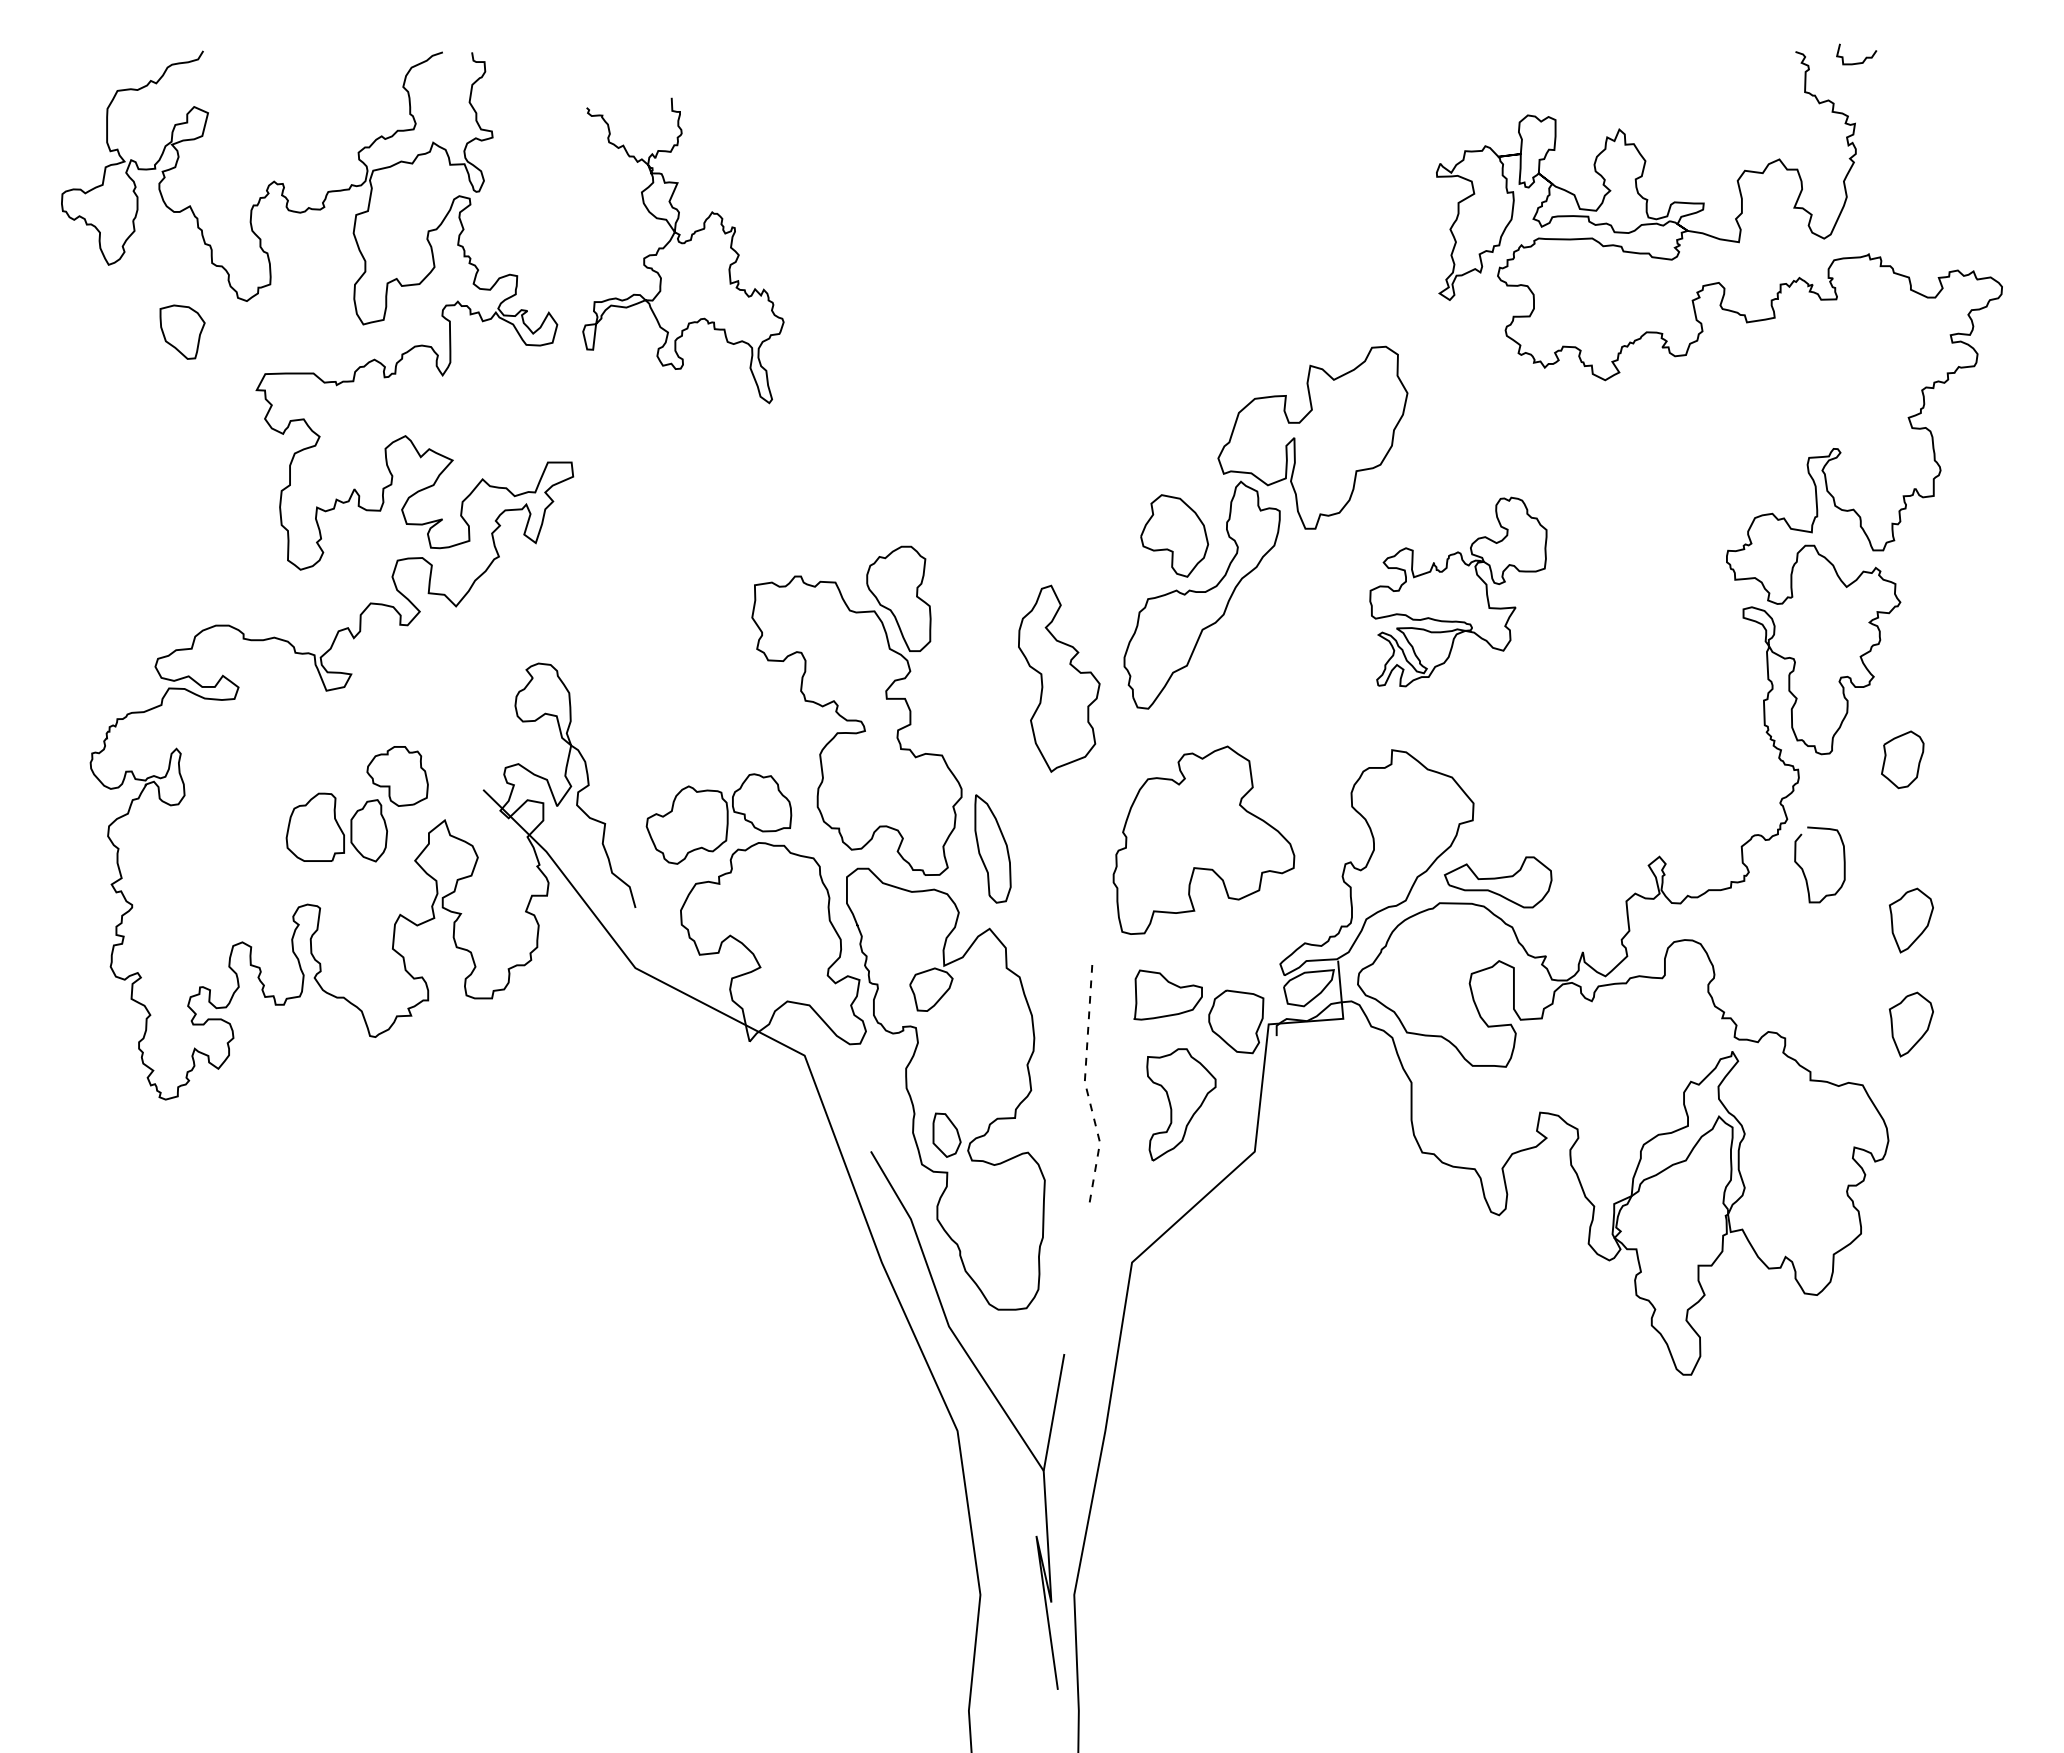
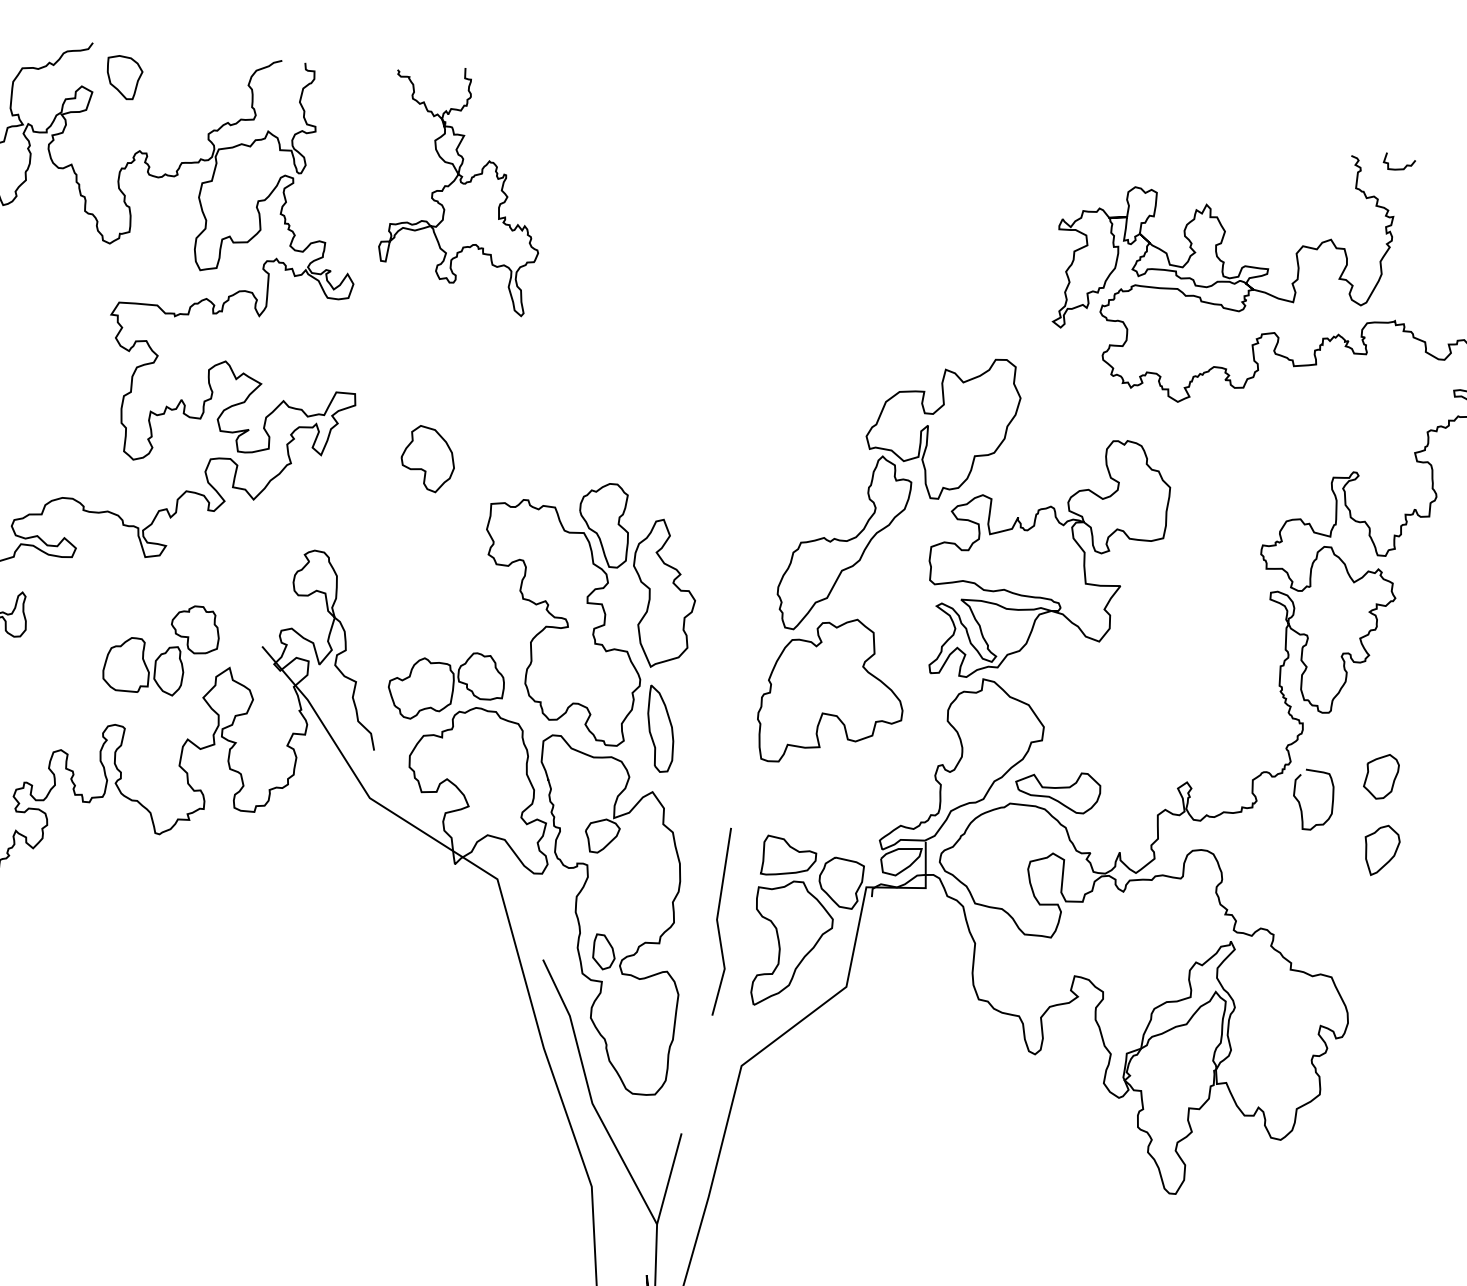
curve: (683, 244) -> (464, 184), moved
part: (182, 331) -> (124, 77), moved
part: (1174, 535) -> (428, 458), moved
part: (1458, 591) -> (1046, 558), size x1.67
part: (1059, 678) -> (663, 593), moved
part: (1902, 759) -> (1381, 776), moved
part: (1203, 839) -> (831, 691), moved
part: (1910, 1024) -> (1373, 932), removed
line: (1085, 1084) -> (717, 921), dashed -> solid
part: (1181, 1104) -> (791, 944), size x1.43

